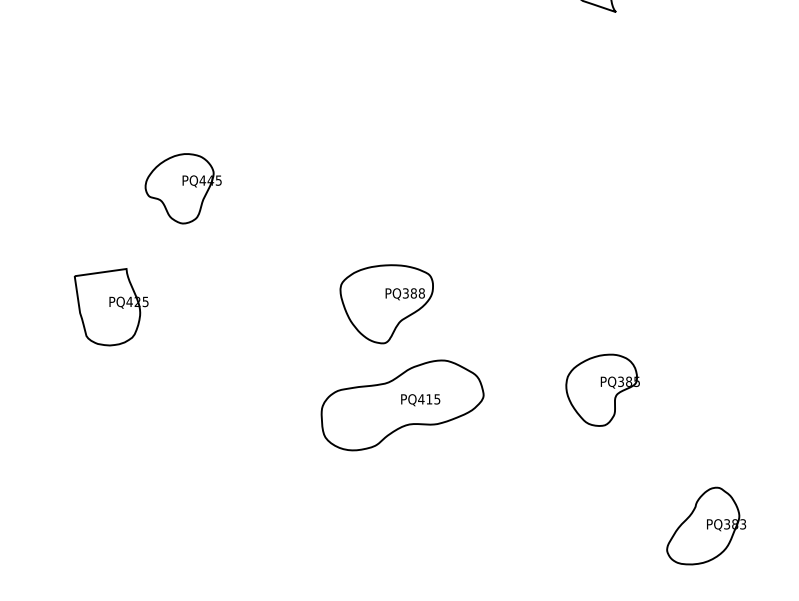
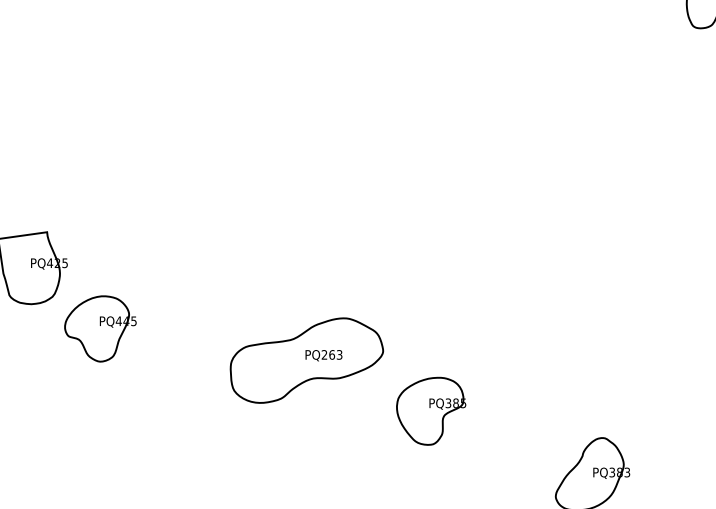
part: (182, 188) -> (99, 328), moved
part: (386, 304) -> (291, 265), removed
part: (602, 389) -> (431, 410), moved
text: (429, 399) -> (332, 355), PQ415 -> PQ263

